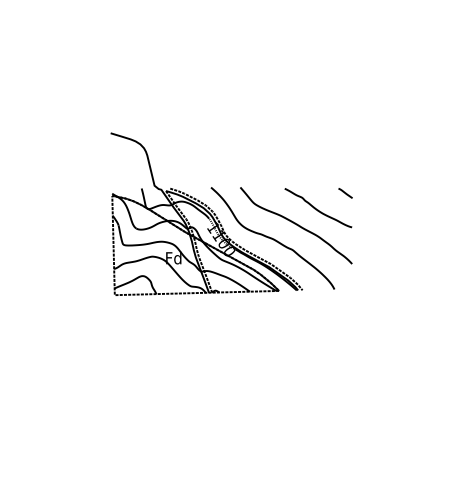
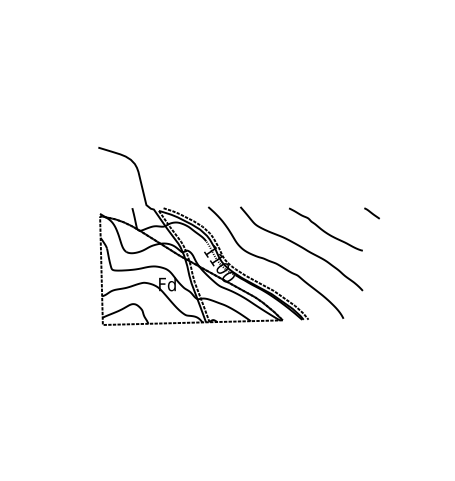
line: (345, 193) -> (371, 213), moved

